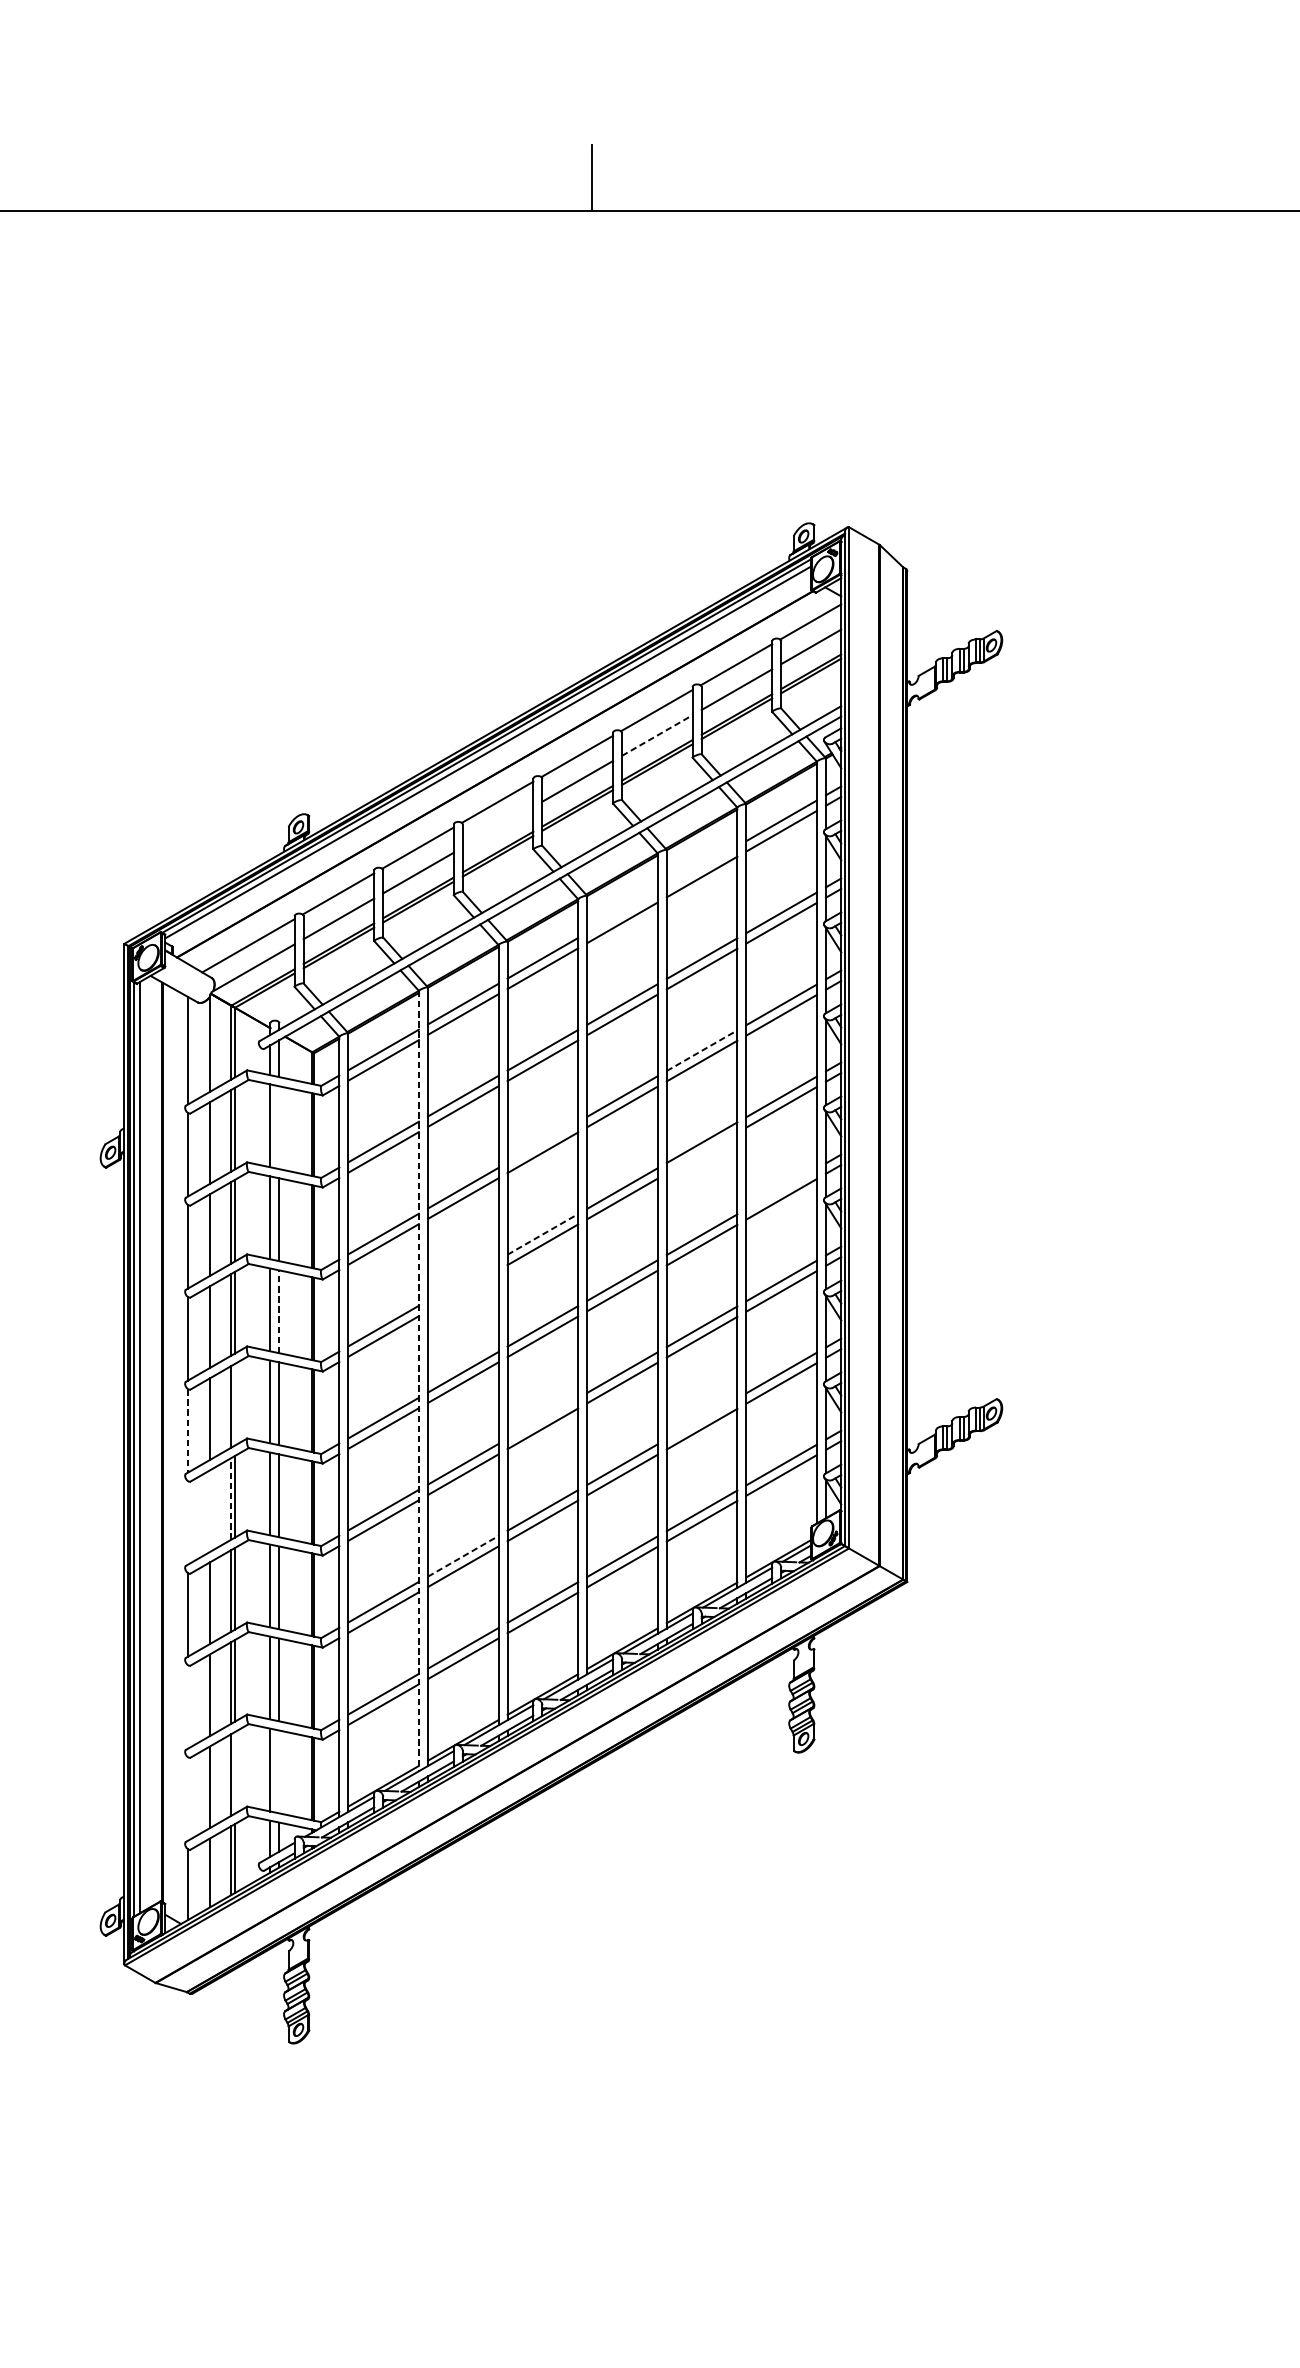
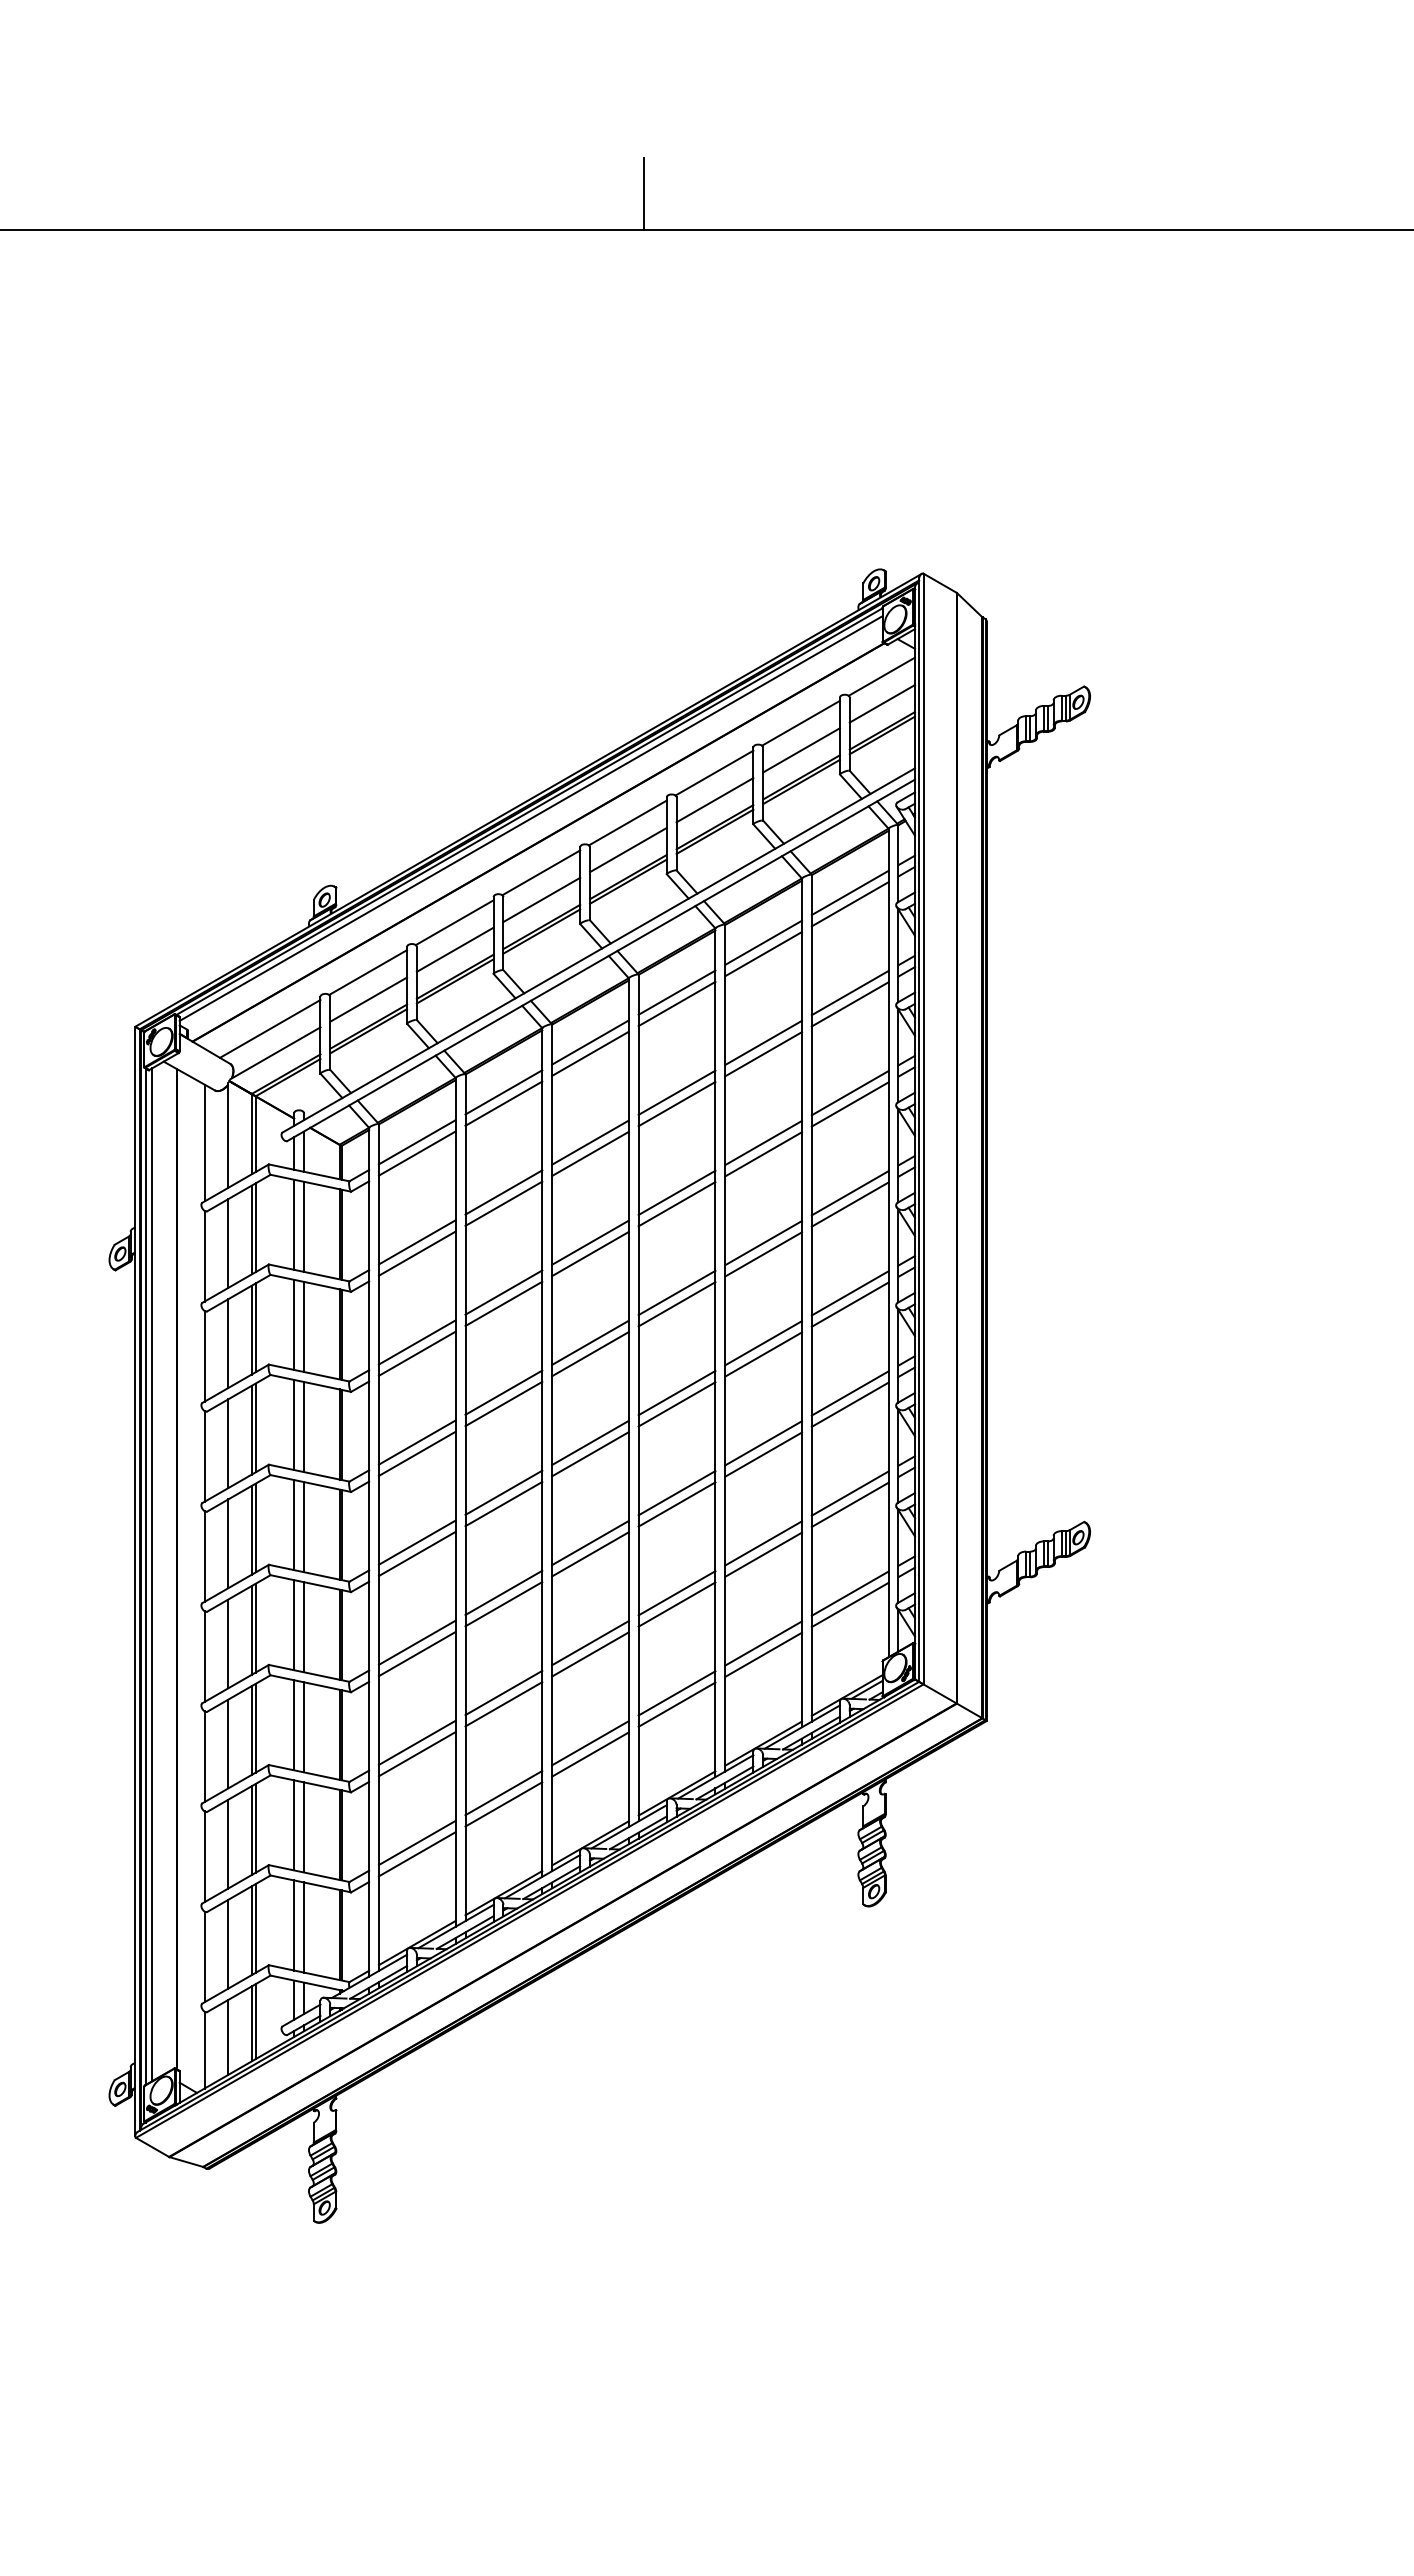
line: (657, 734) -> (715, 799), dashed -> solid
line: (497, 826) -> (541, 899), added
line: (701, 866) -> (763, 942), added
line: (621, 912) -> (676, 992), added
line: (702, 1050) -> (764, 1142), dashed -> solid
line: (279, 1127) -> (303, 1226), added
line: (542, 1142) -> (590, 1242), added
line: (701, 1153) -> (763, 1254), added
line: (781, 1189) -> (849, 1293), added
line: (542, 1234) -> (590, 1342), dashed -> solid
line: (462, 1280) -> (503, 1392), added
line: (462, 1290) -> (503, 1403), added
line: (279, 1311) -> (303, 1426), dashed -> solid
line: (418, 1381) -> (455, 1502), dashed -> solid
line: (234, 1404) -> (255, 1527), added
line: (542, 1417) -> (590, 1542), added
line: (701, 1418) -> (763, 1543), added
line: (188, 1431) -> (204, 1557), dashed -> solid
line: (231, 1497) -> (251, 1629), dashed -> solid
line: (210, 1510) -> (228, 1643), added
line: (188, 1522) -> (204, 1656), added
line: (463, 1555) -> (504, 1692), dashed -> solid
line: (188, 1706) -> (204, 1856), added
line: (279, 1771) -> (303, 1927), added
line: (234, 1772) -> (255, 1928), added
line: (188, 1798) -> (204, 1956), added

